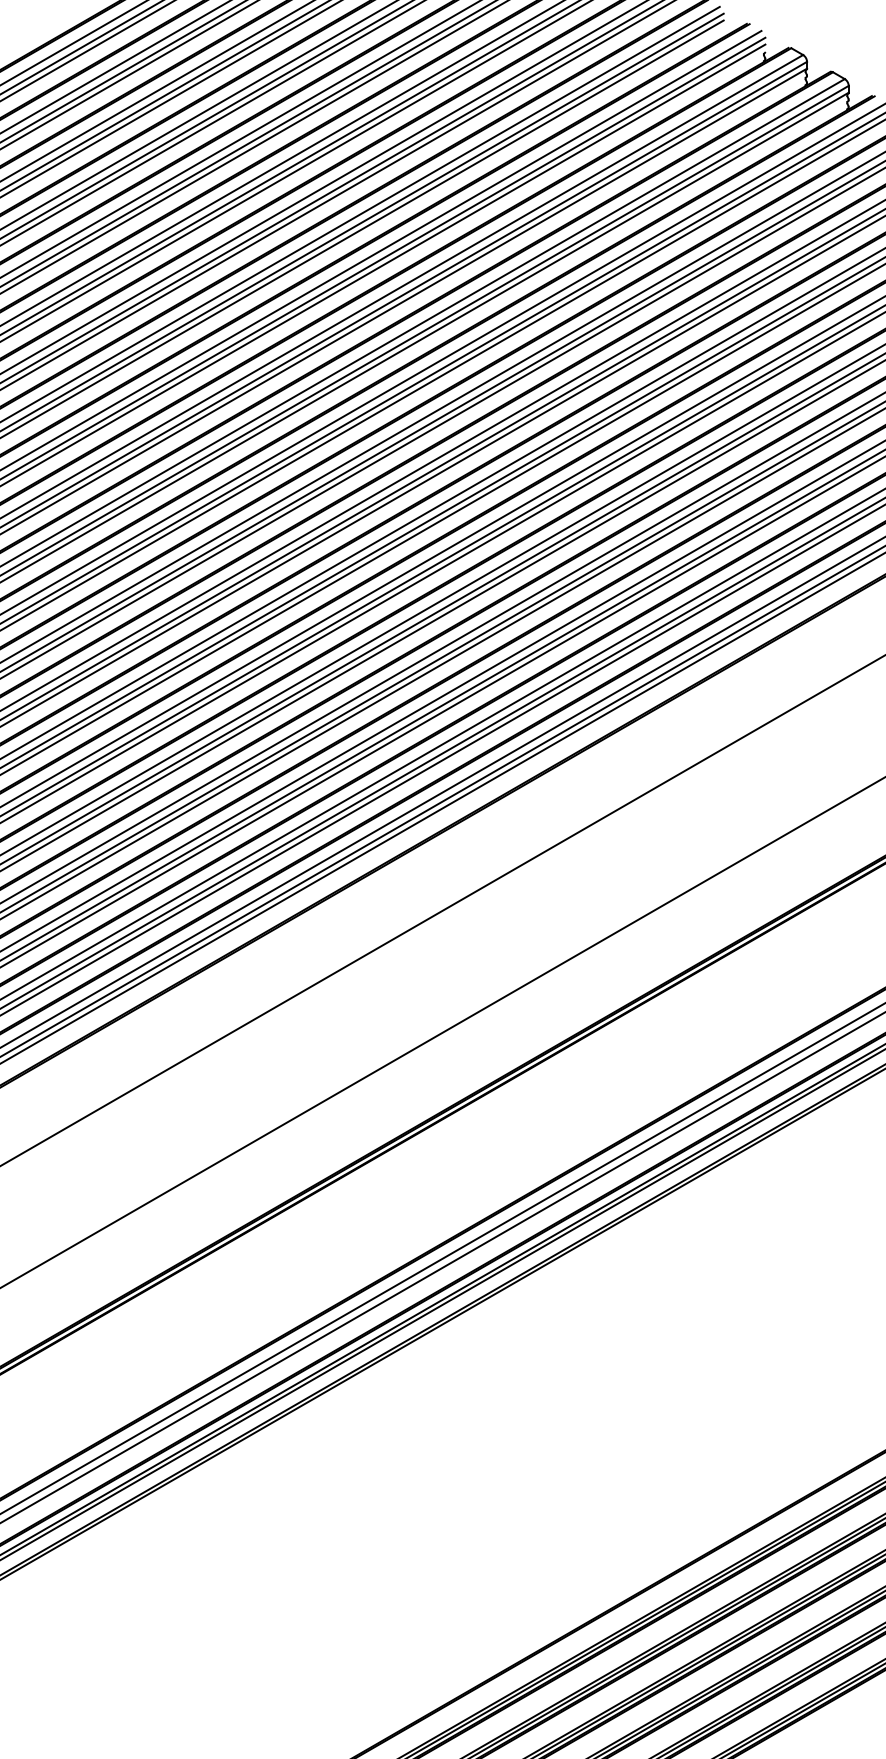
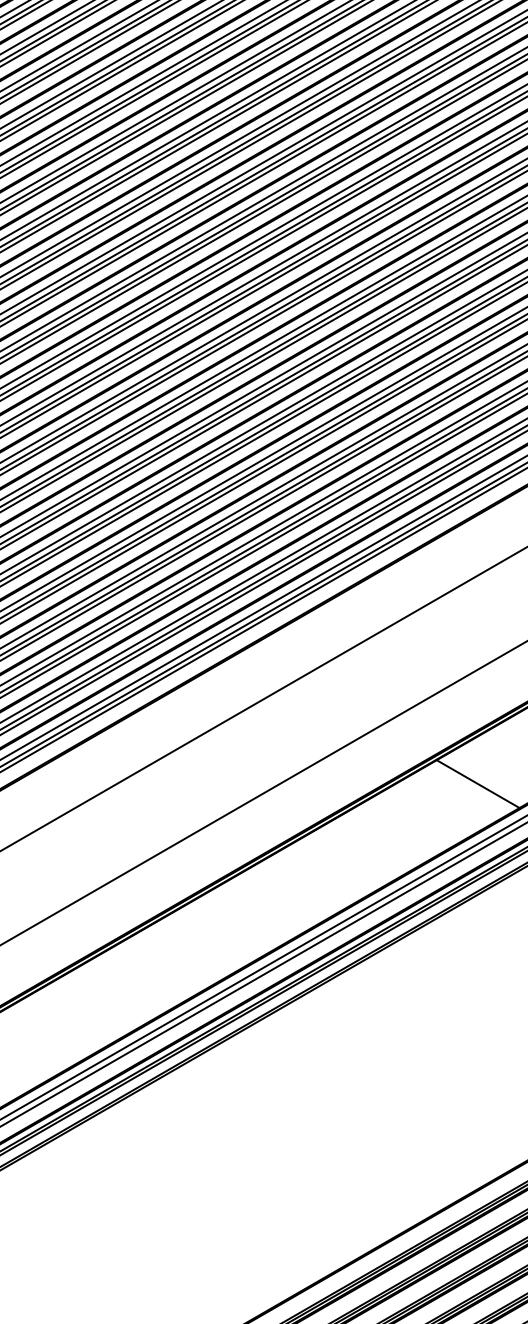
line: (681, 1042) -> (477, 783), added

